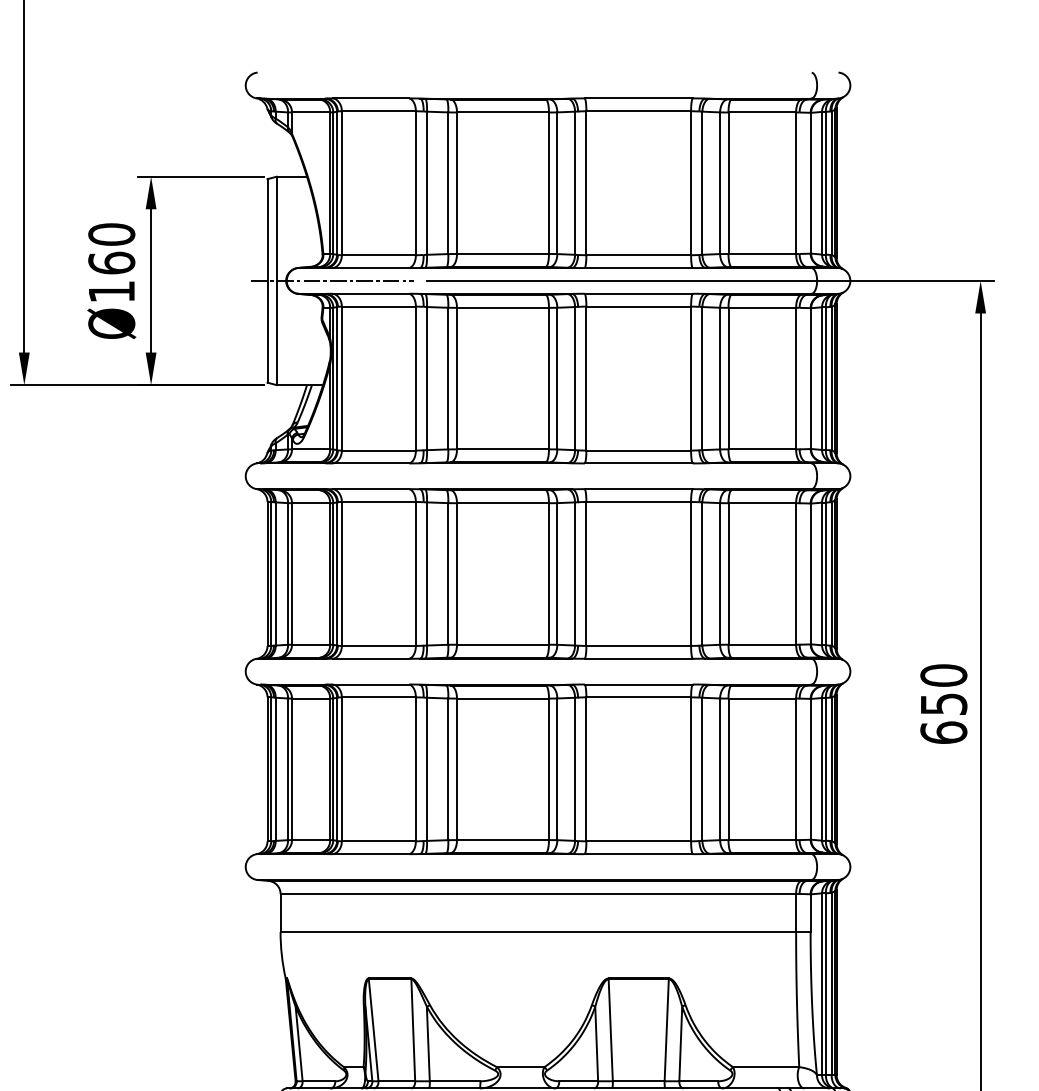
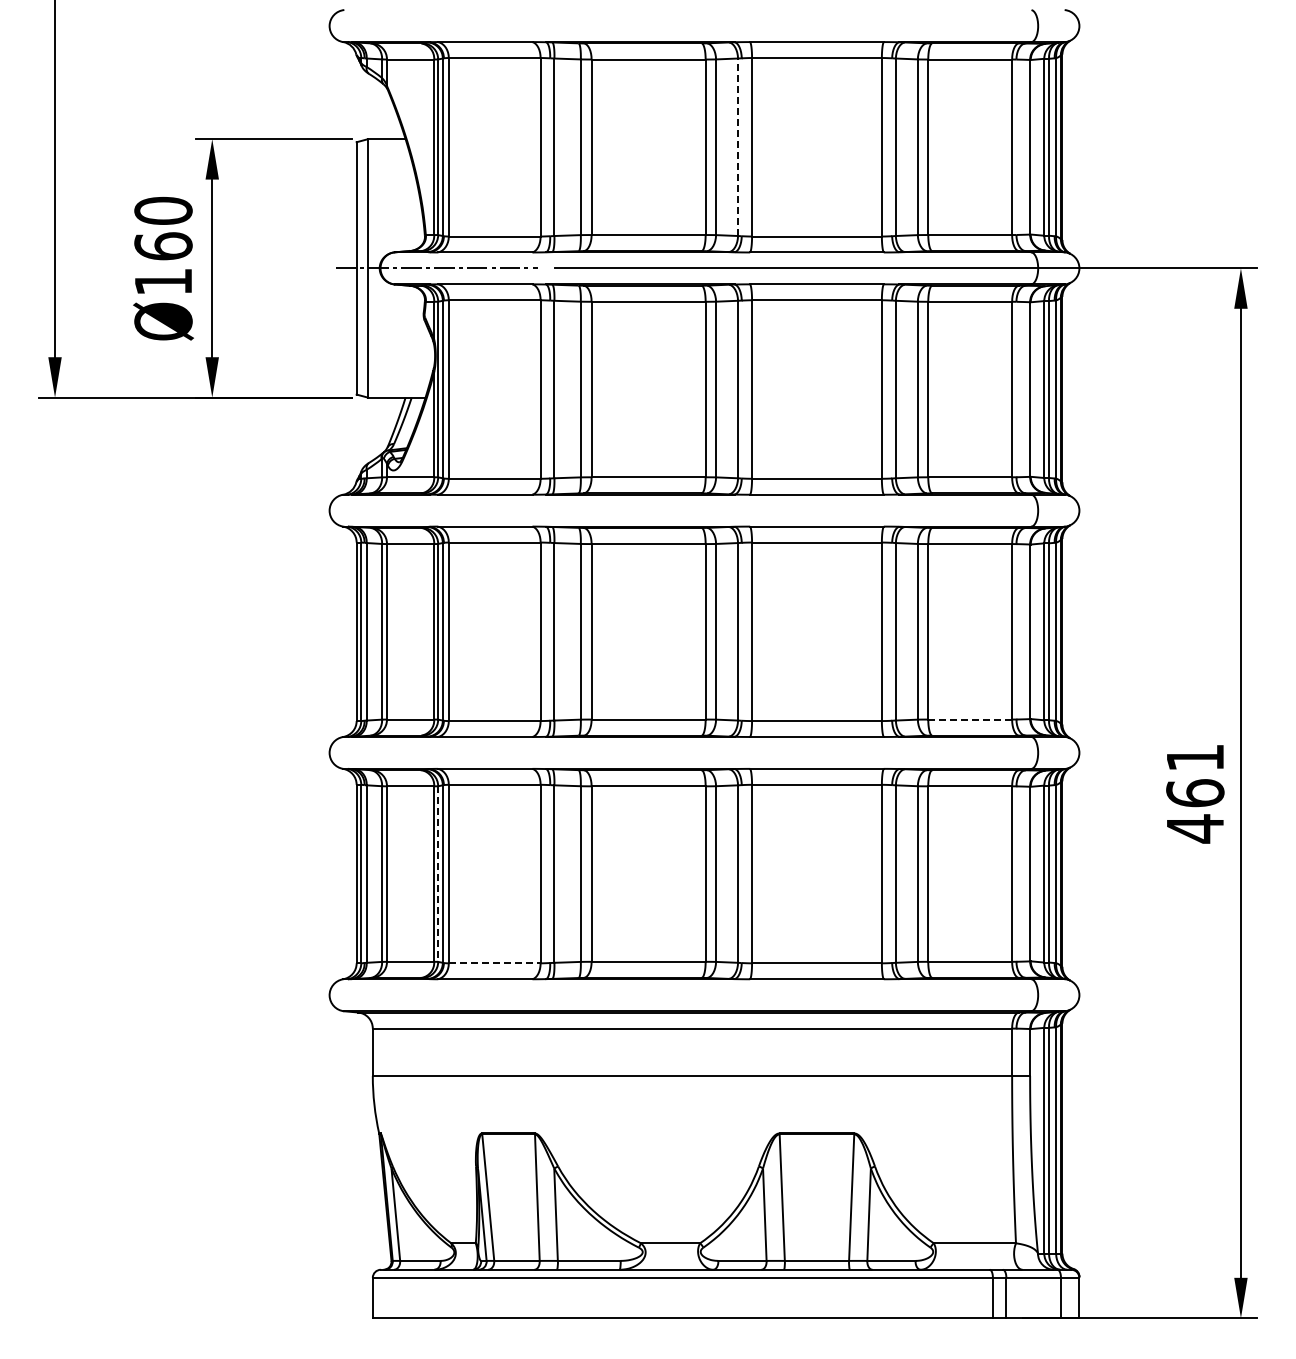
line: (575, 183) -> (738, 147), solid -> dashed
line: (762, 644) -> (970, 719), solid -> dashed
text: (943, 704) -> (1195, 793), 650 -> 461
line: (333, 769) -> (438, 874), solid -> dashed
line: (378, 841) -> (494, 963), solid -> dashed

